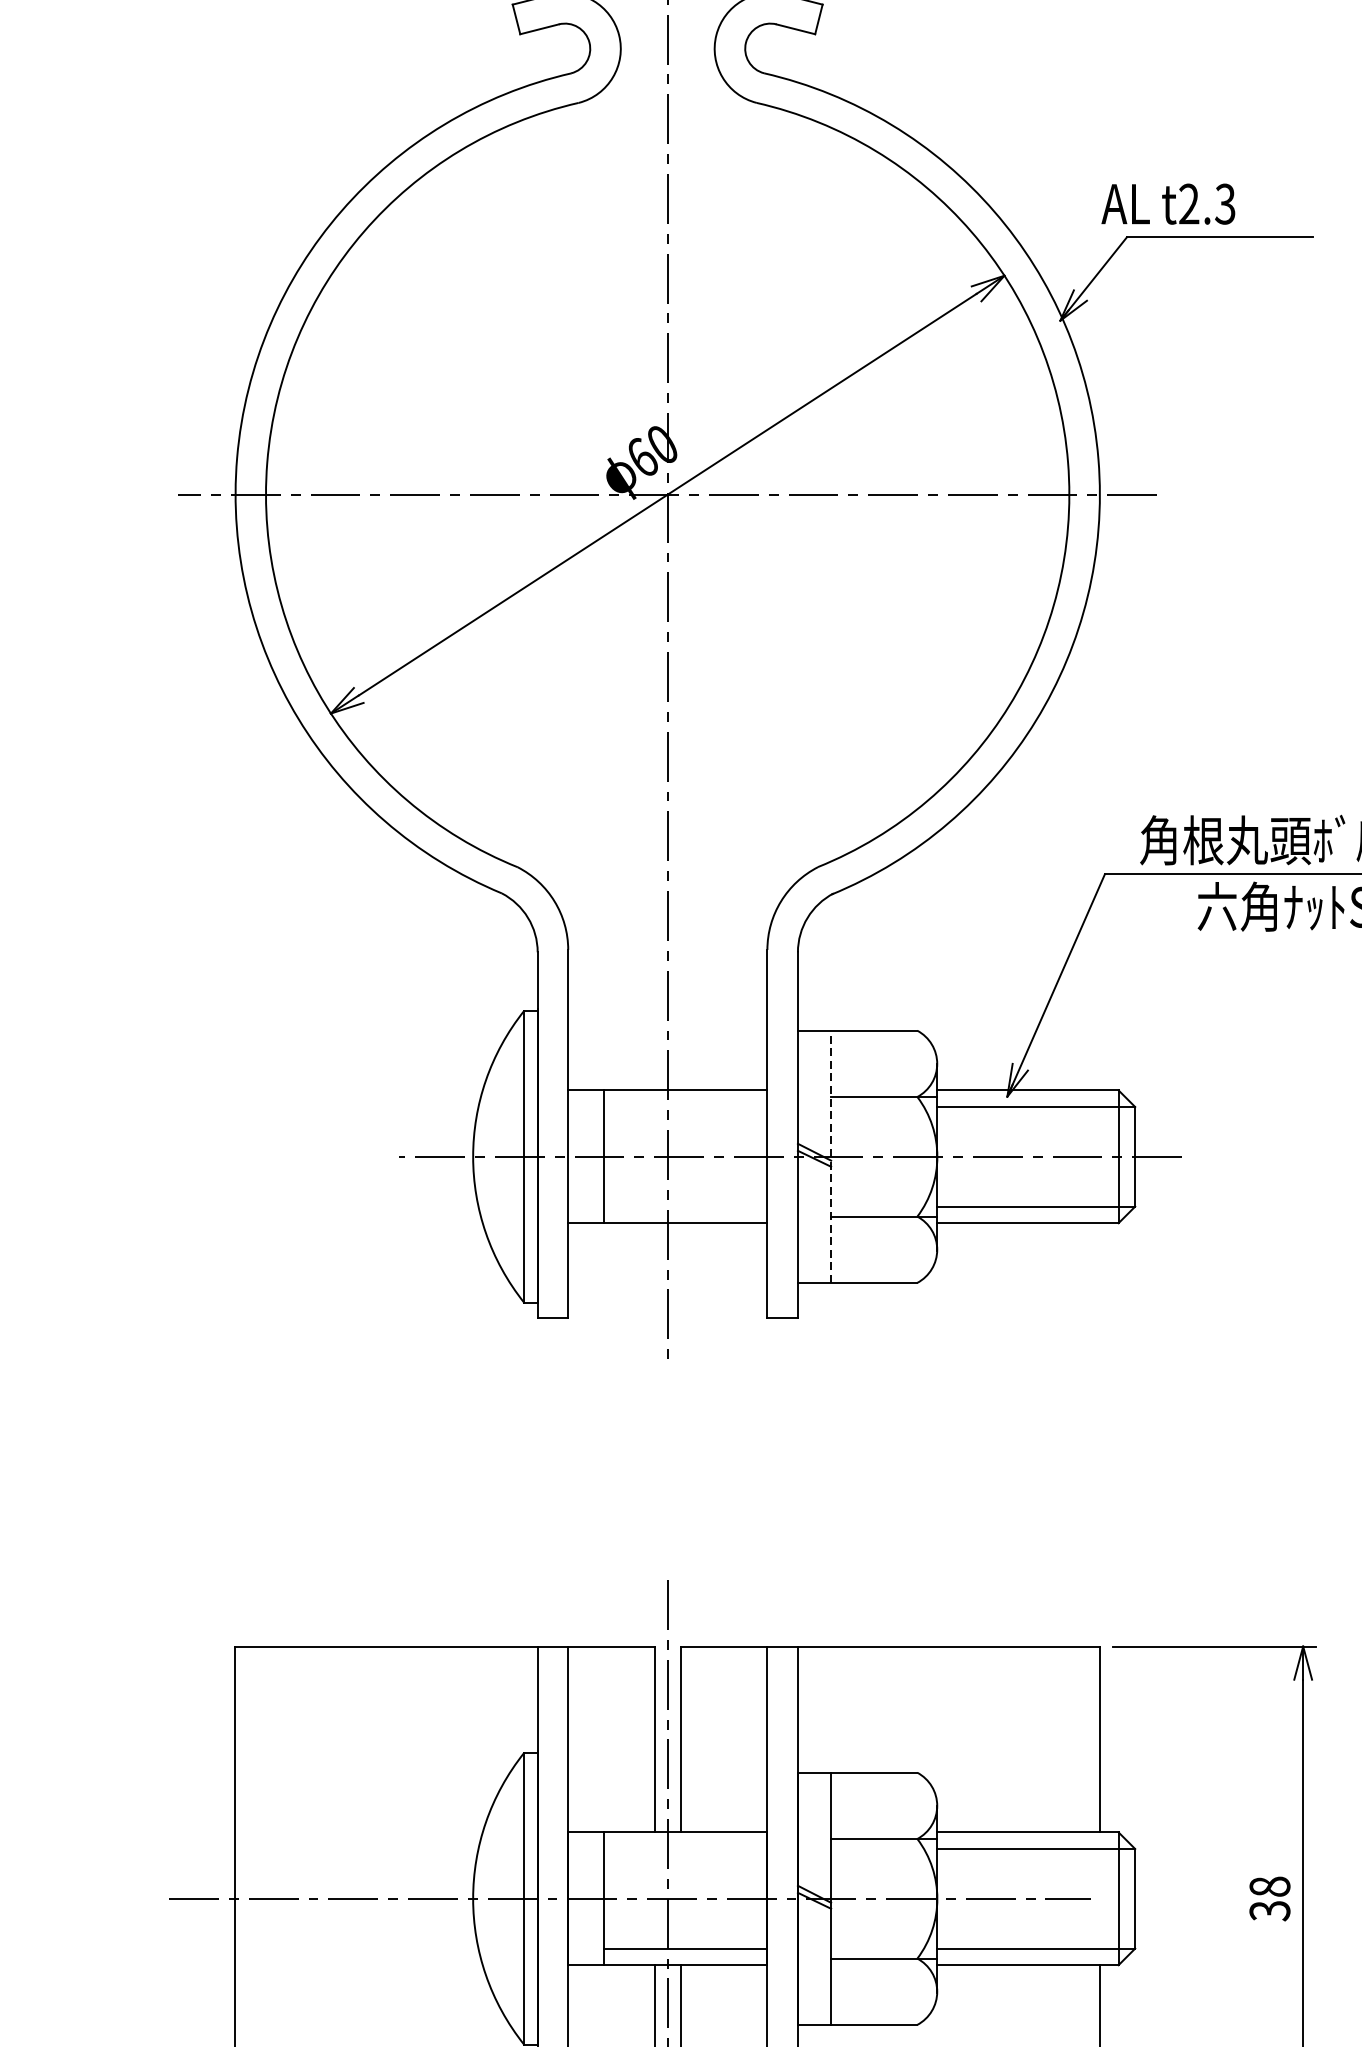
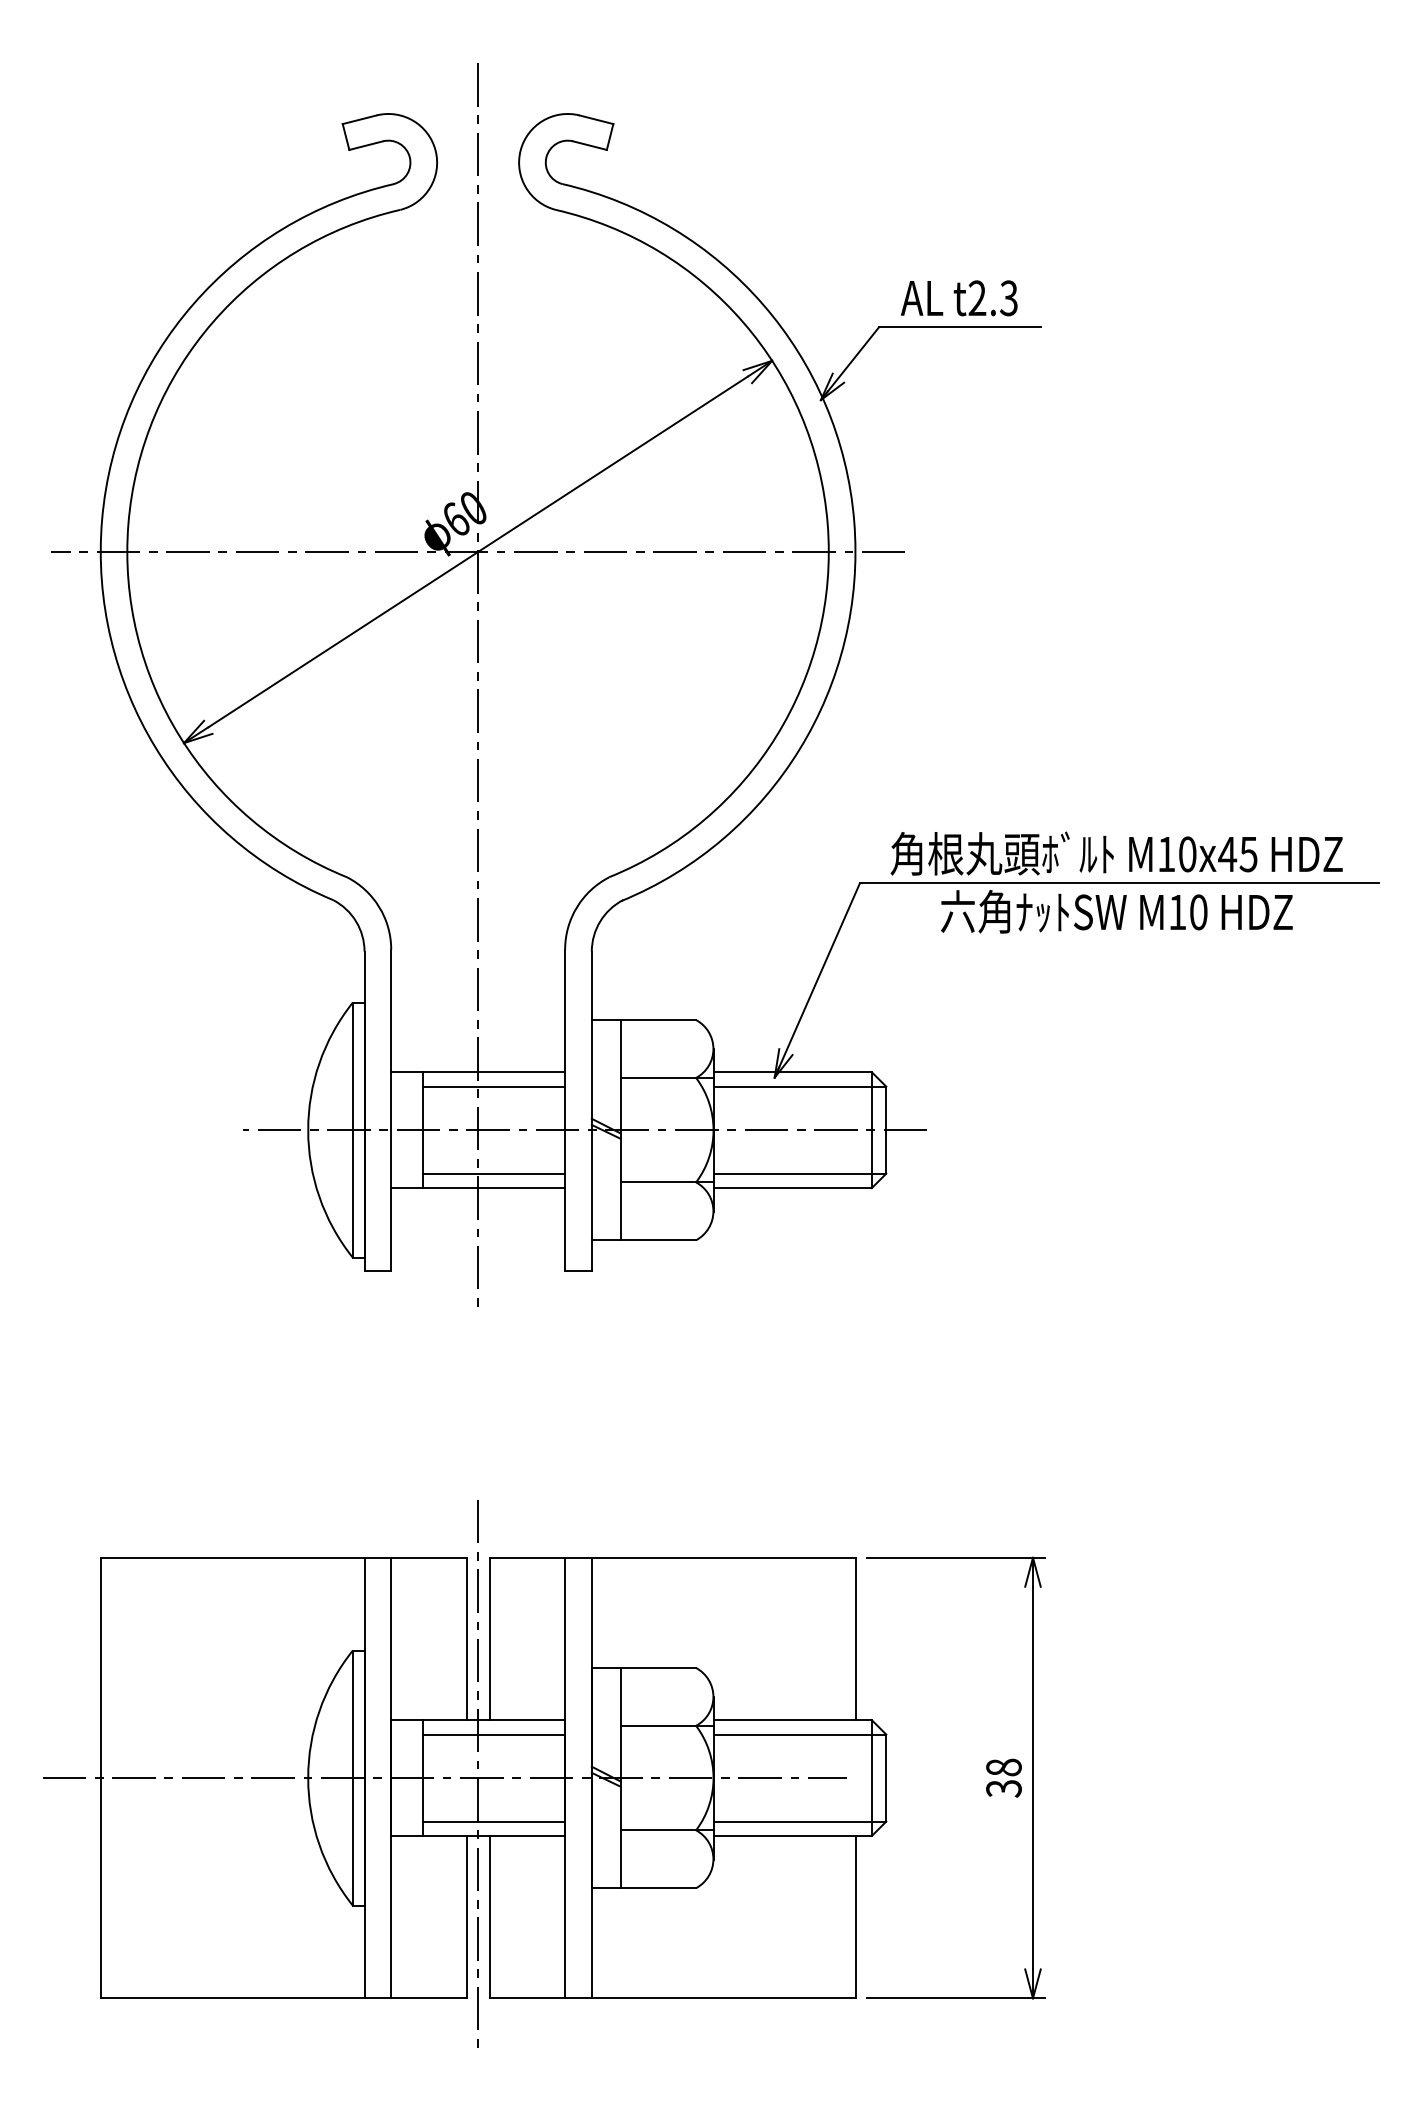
text: (1167, 204) -> (958, 298), moved
line: (685, 1106) -> (493, 1086), added
line: (830, 1156) -> (620, 1129), dashed -> solid
line: (685, 1206) -> (493, 1173), added
line: (685, 1848) -> (493, 1734), added

